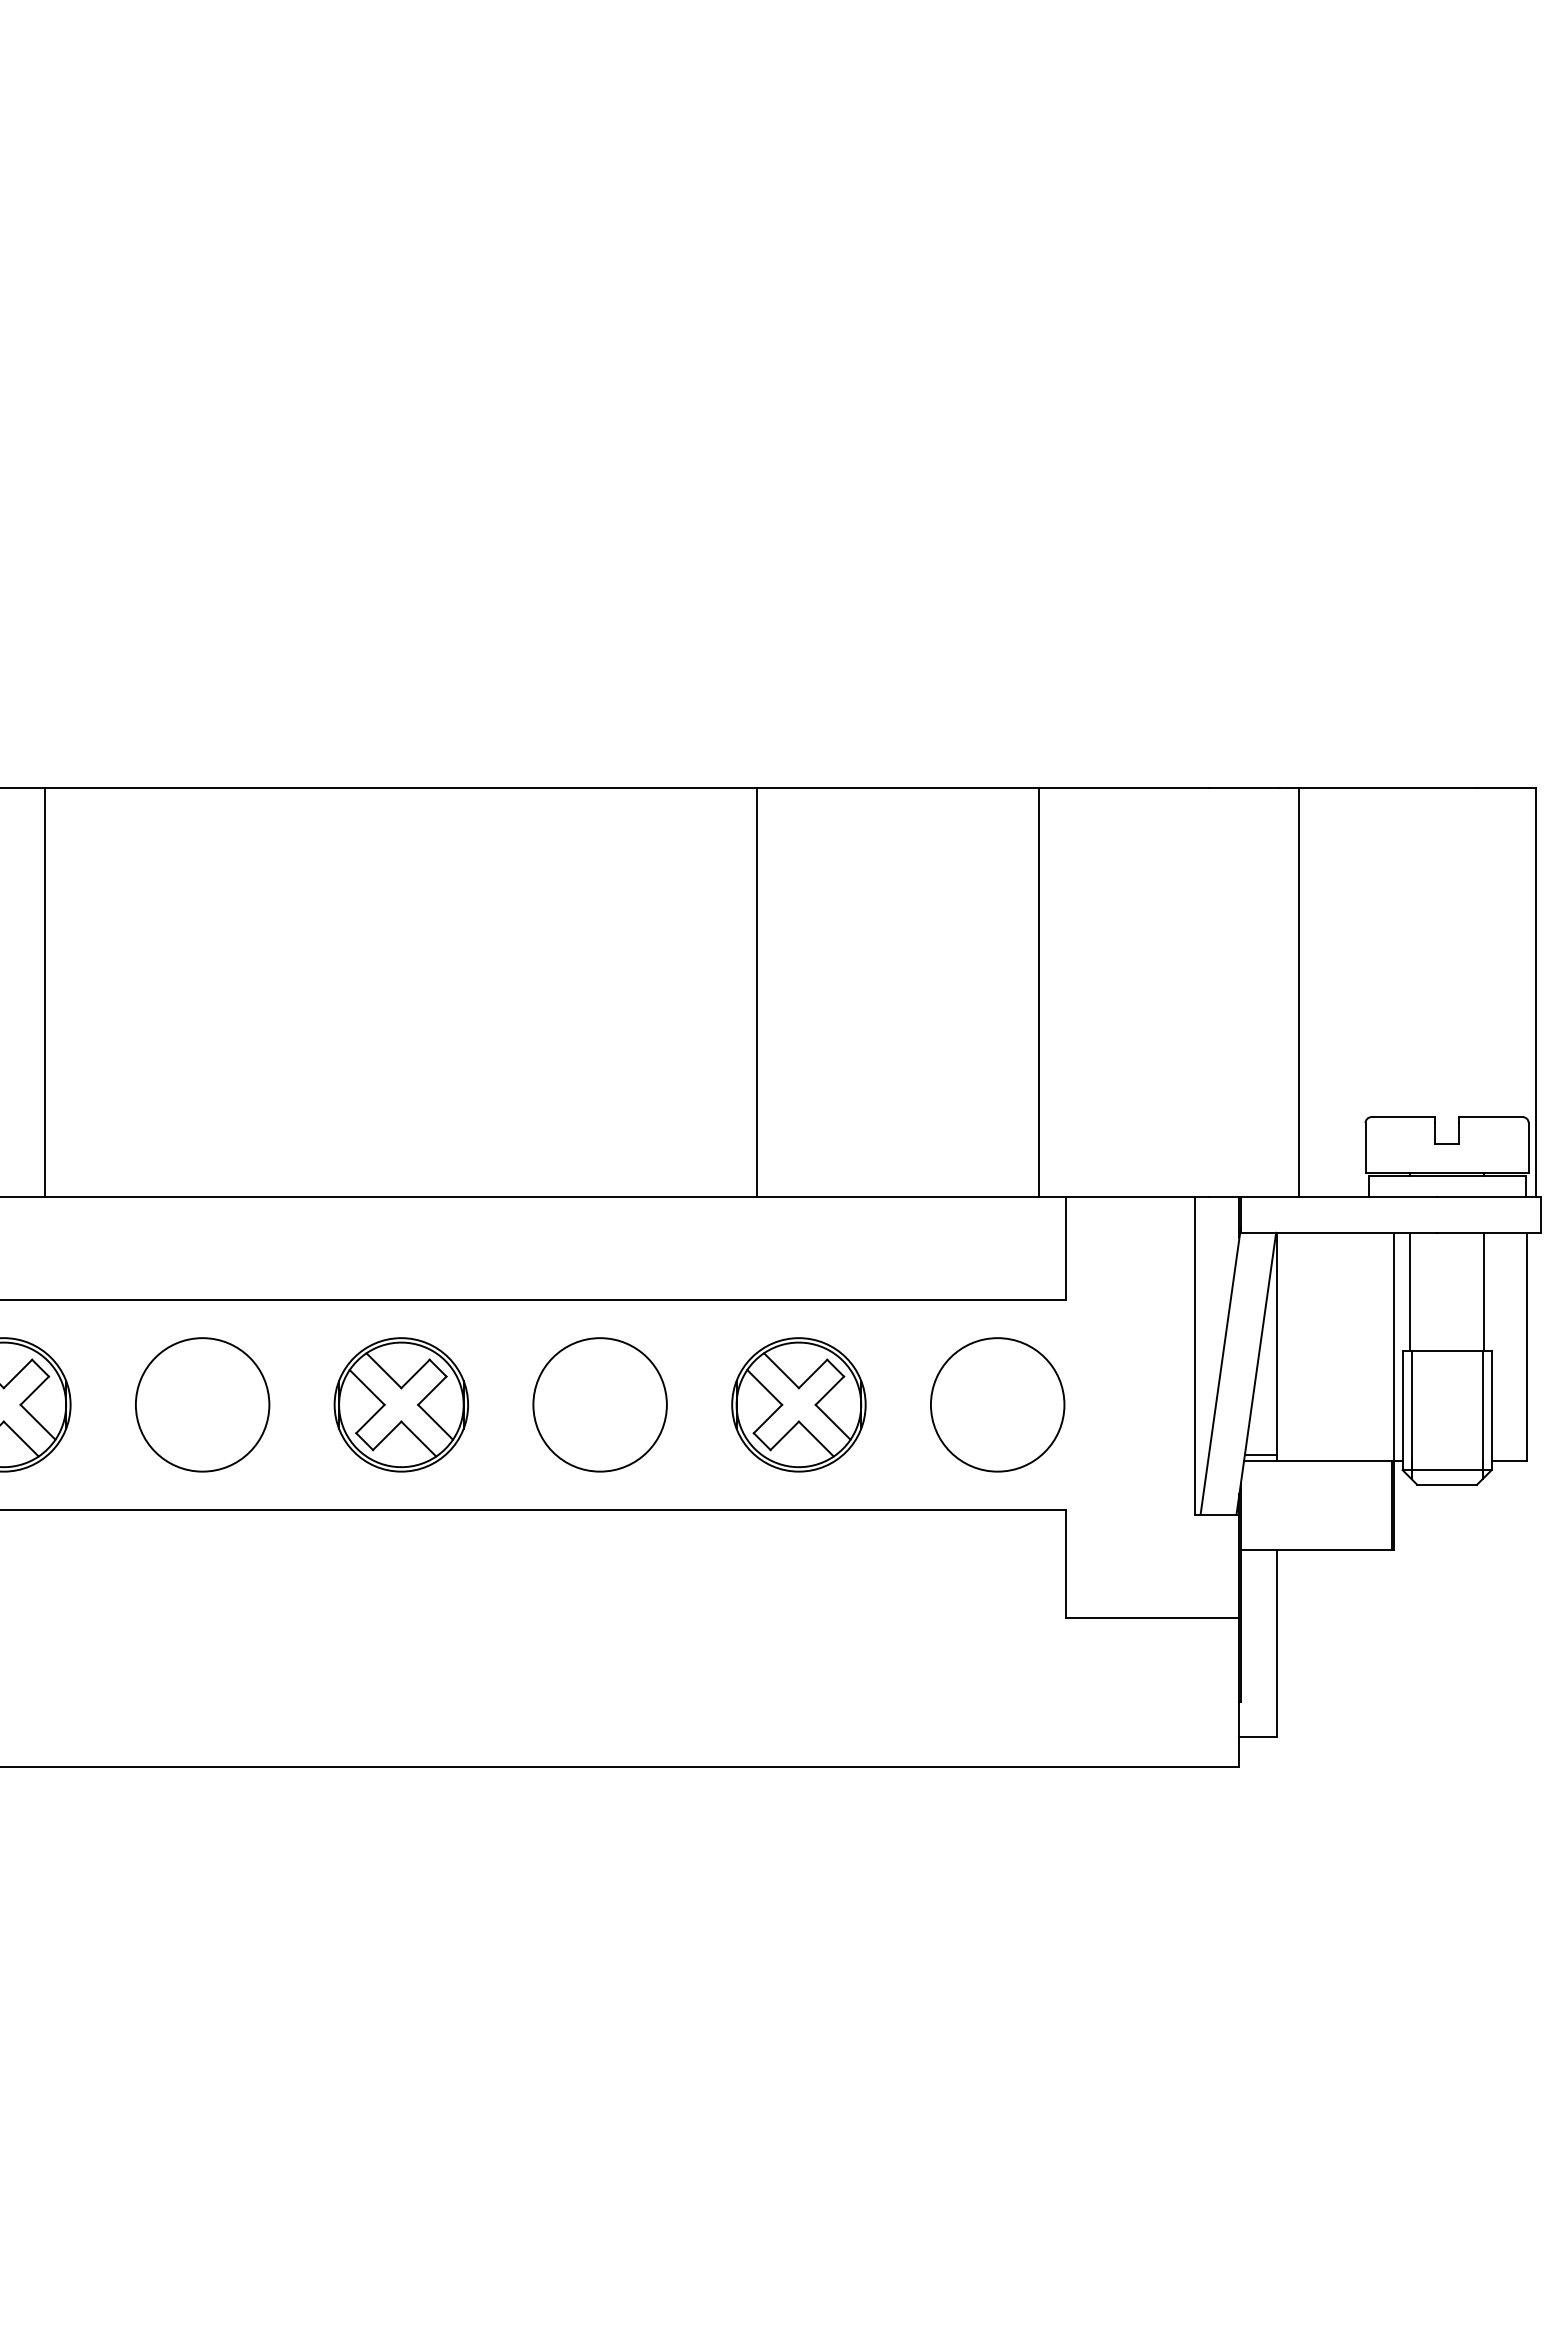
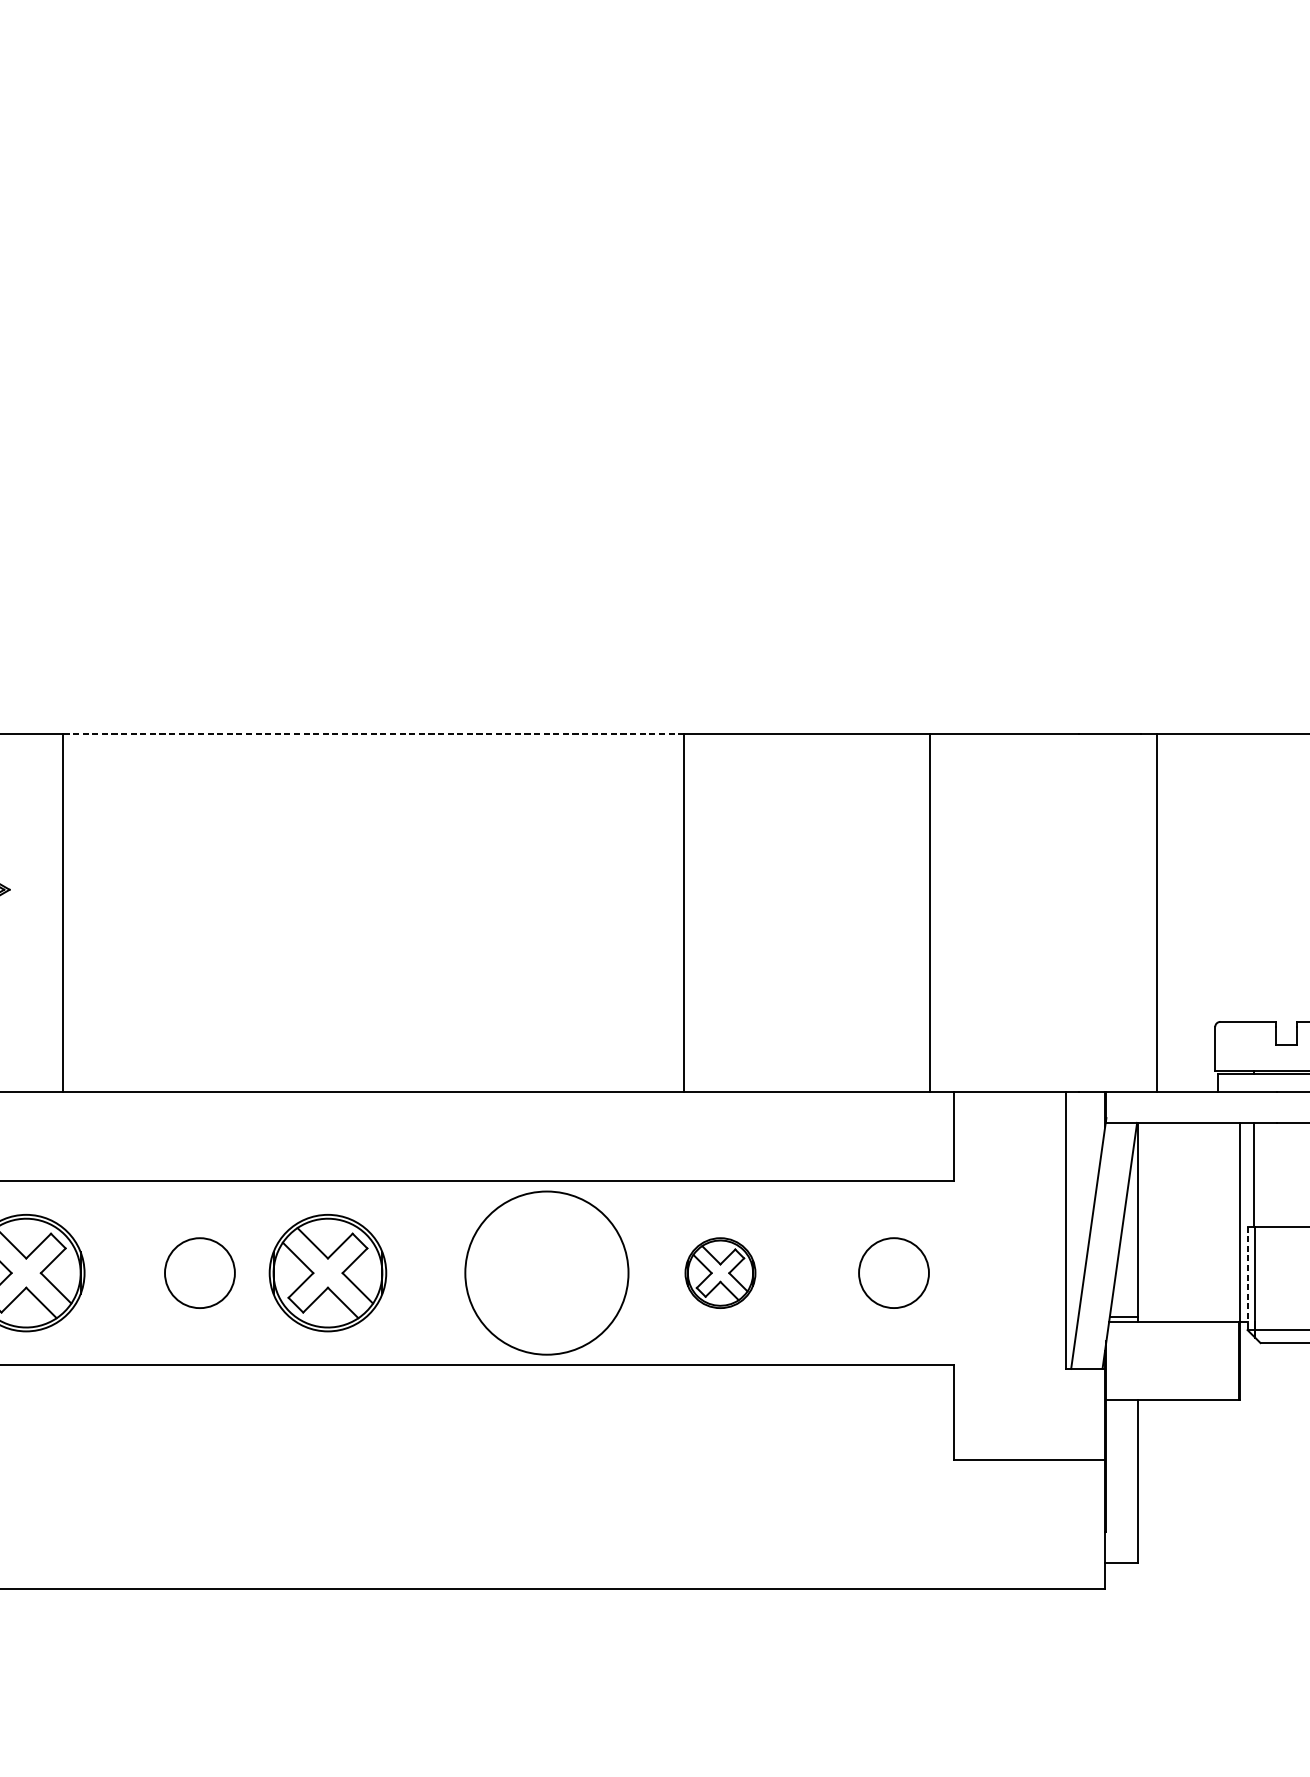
line: (400, 787) -> (372, 734), solid -> dashed
circle: (202, 1404) -> (199, 1272), size x0.6
part: (400, 1404) -> (327, 1272), moved
circle: (599, 1404) -> (546, 1272), size x1.4
part: (798, 1404) -> (720, 1272), size x0.6
circle: (997, 1404) -> (893, 1272), size x0.6
line: (1402, 1411) -> (1247, 1278), solid -> dashed

